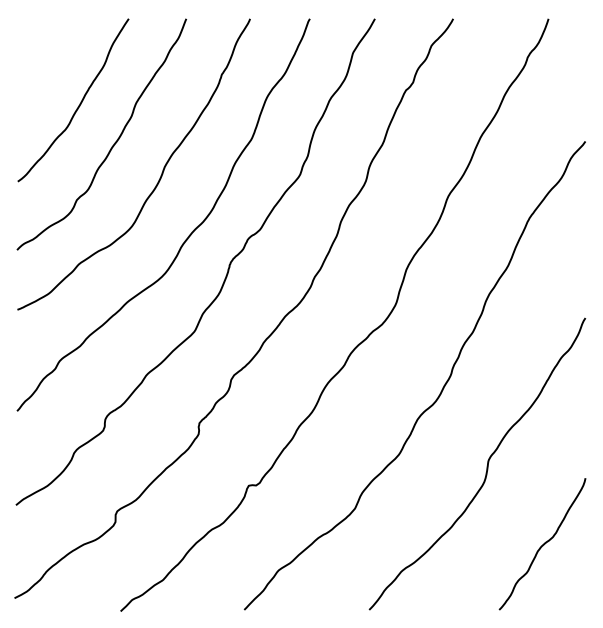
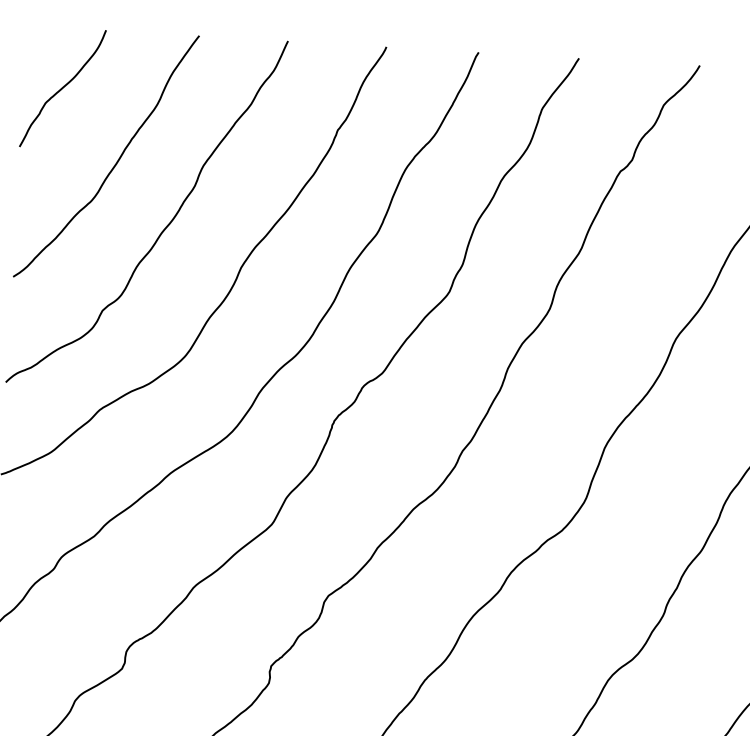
curve: (42, 57) -> (62, 87), added

